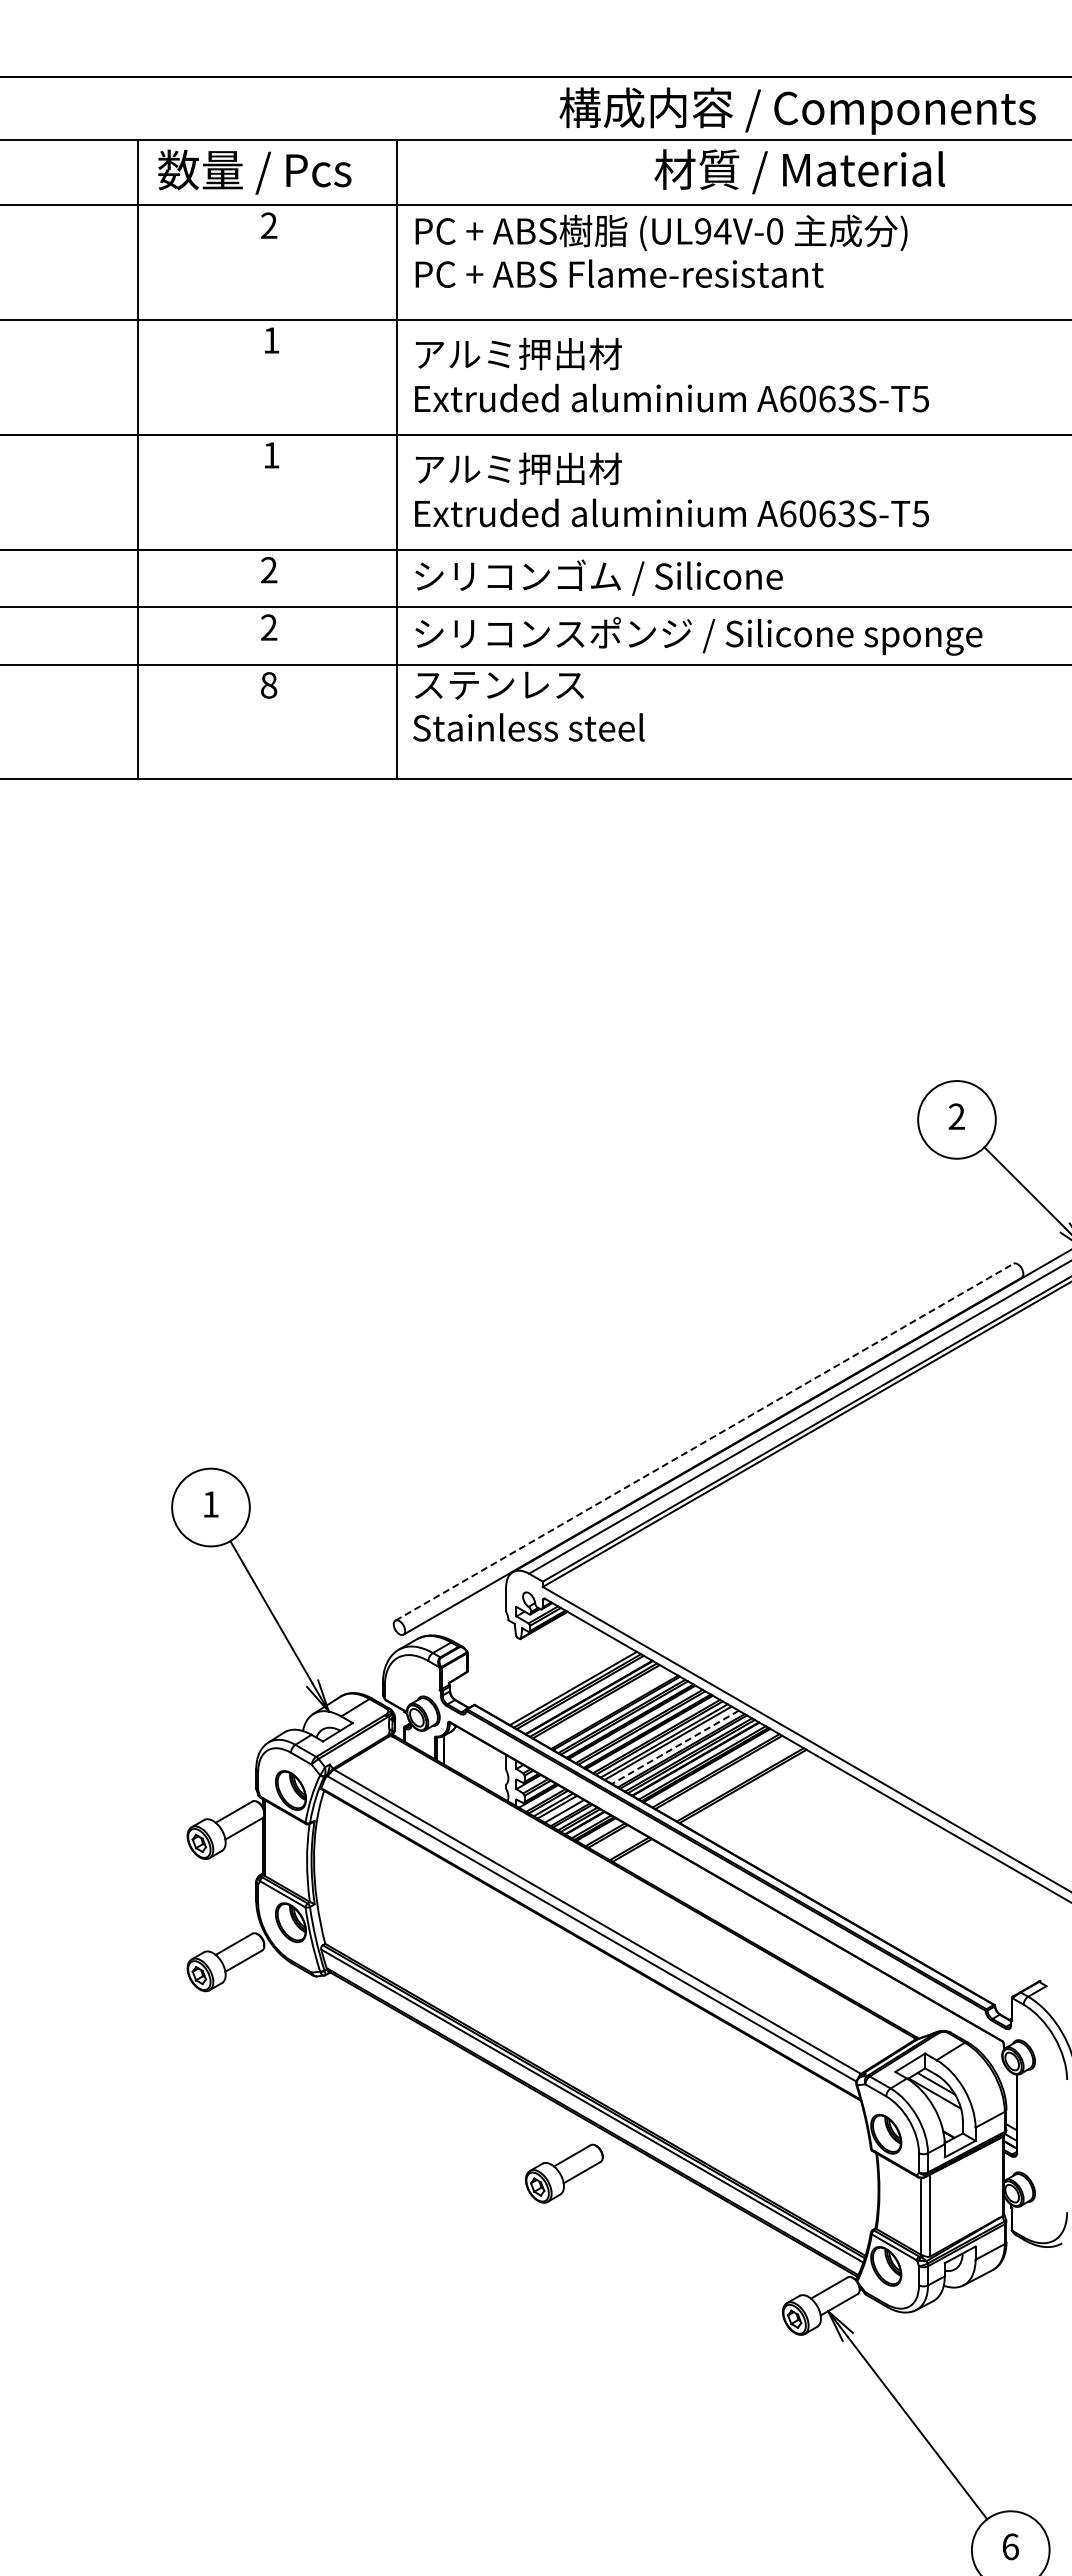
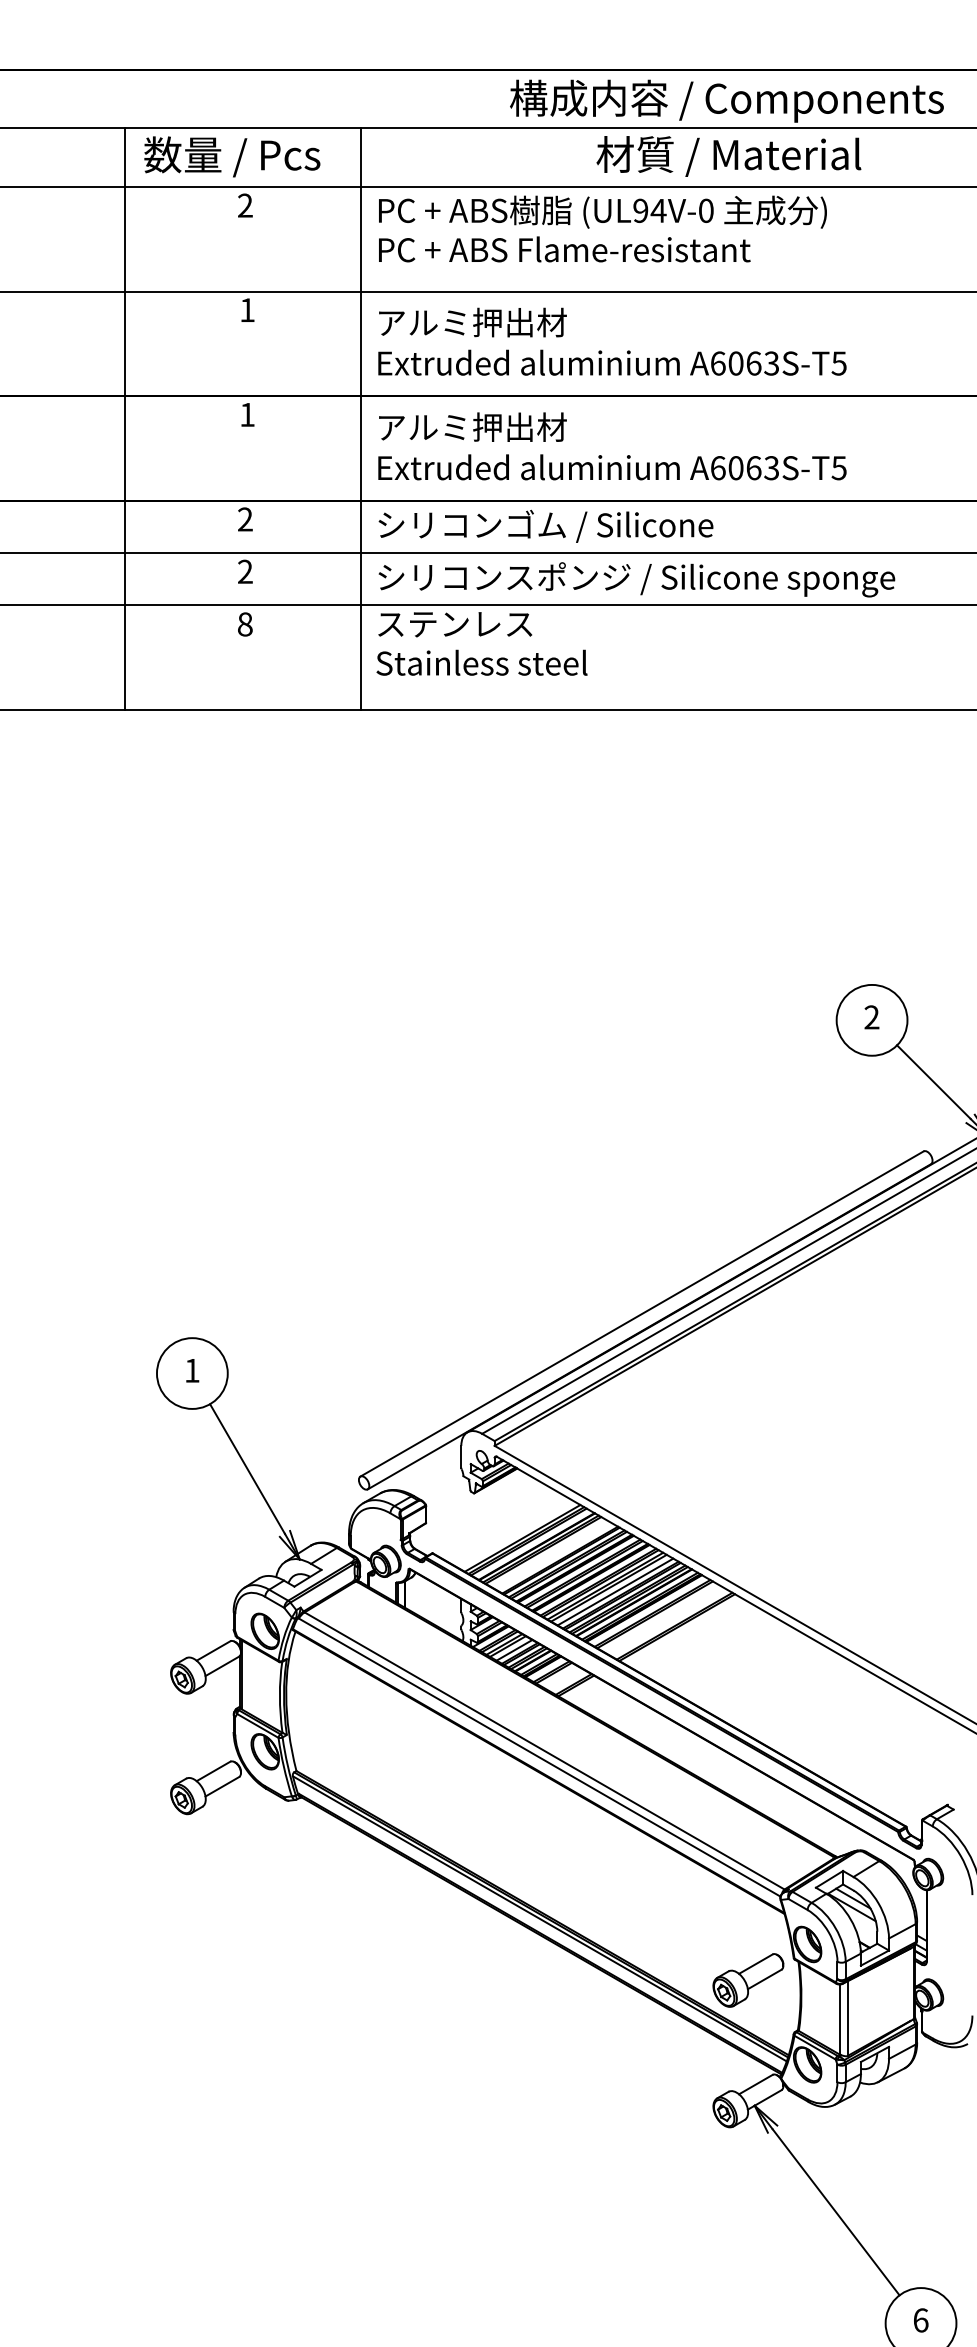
line: (704, 1442) -> (642, 1314), dashed -> solid
line: (674, 1747) -> (614, 1592), dashed -> solid
part: (564, 2173) -> (748, 1980), moved

